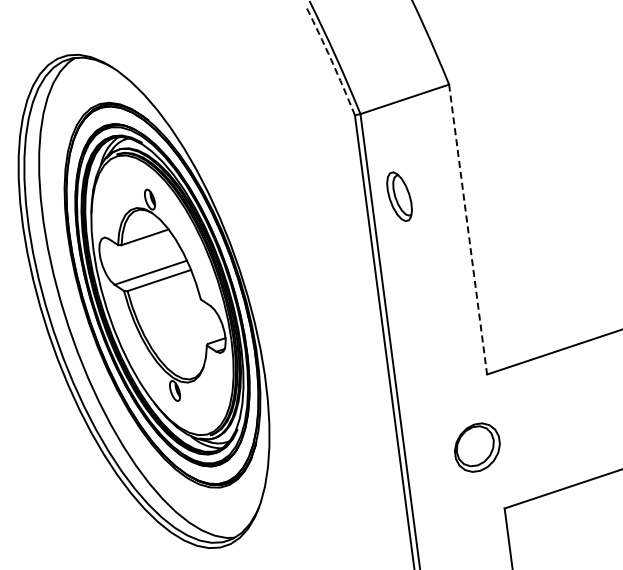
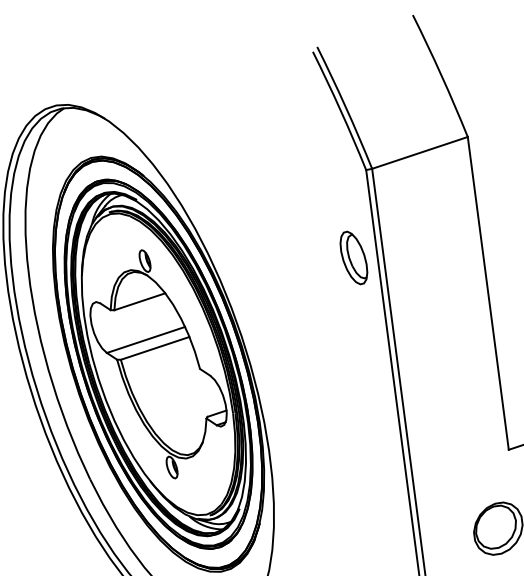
arc: (331, 59) -> (340, 109), dashed -> solid
part: (399, 196) -> (353, 257), moved
line: (468, 230) -> (488, 294), dashed -> solid

